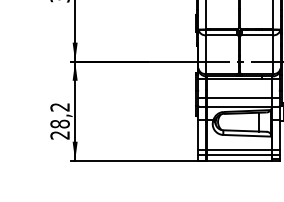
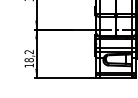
text: (58, 134) -> (28, 65), 28,2 -> 18,2

